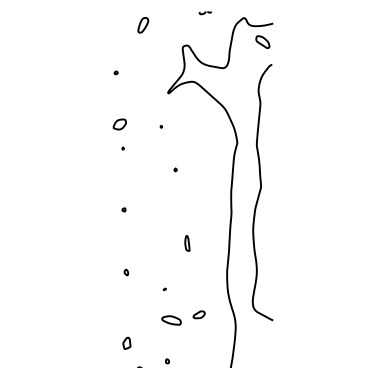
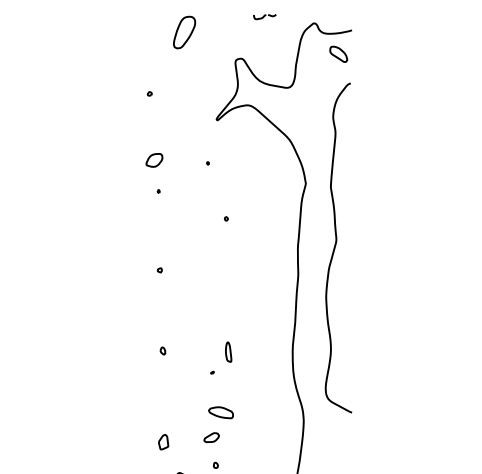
part: (205, 12) -> (264, 16), size x1.43
part: (143, 25) -> (184, 32), size x1.67
part: (187, 243) -> (228, 352), moved
part: (198, 314) -> (210, 437), moved

